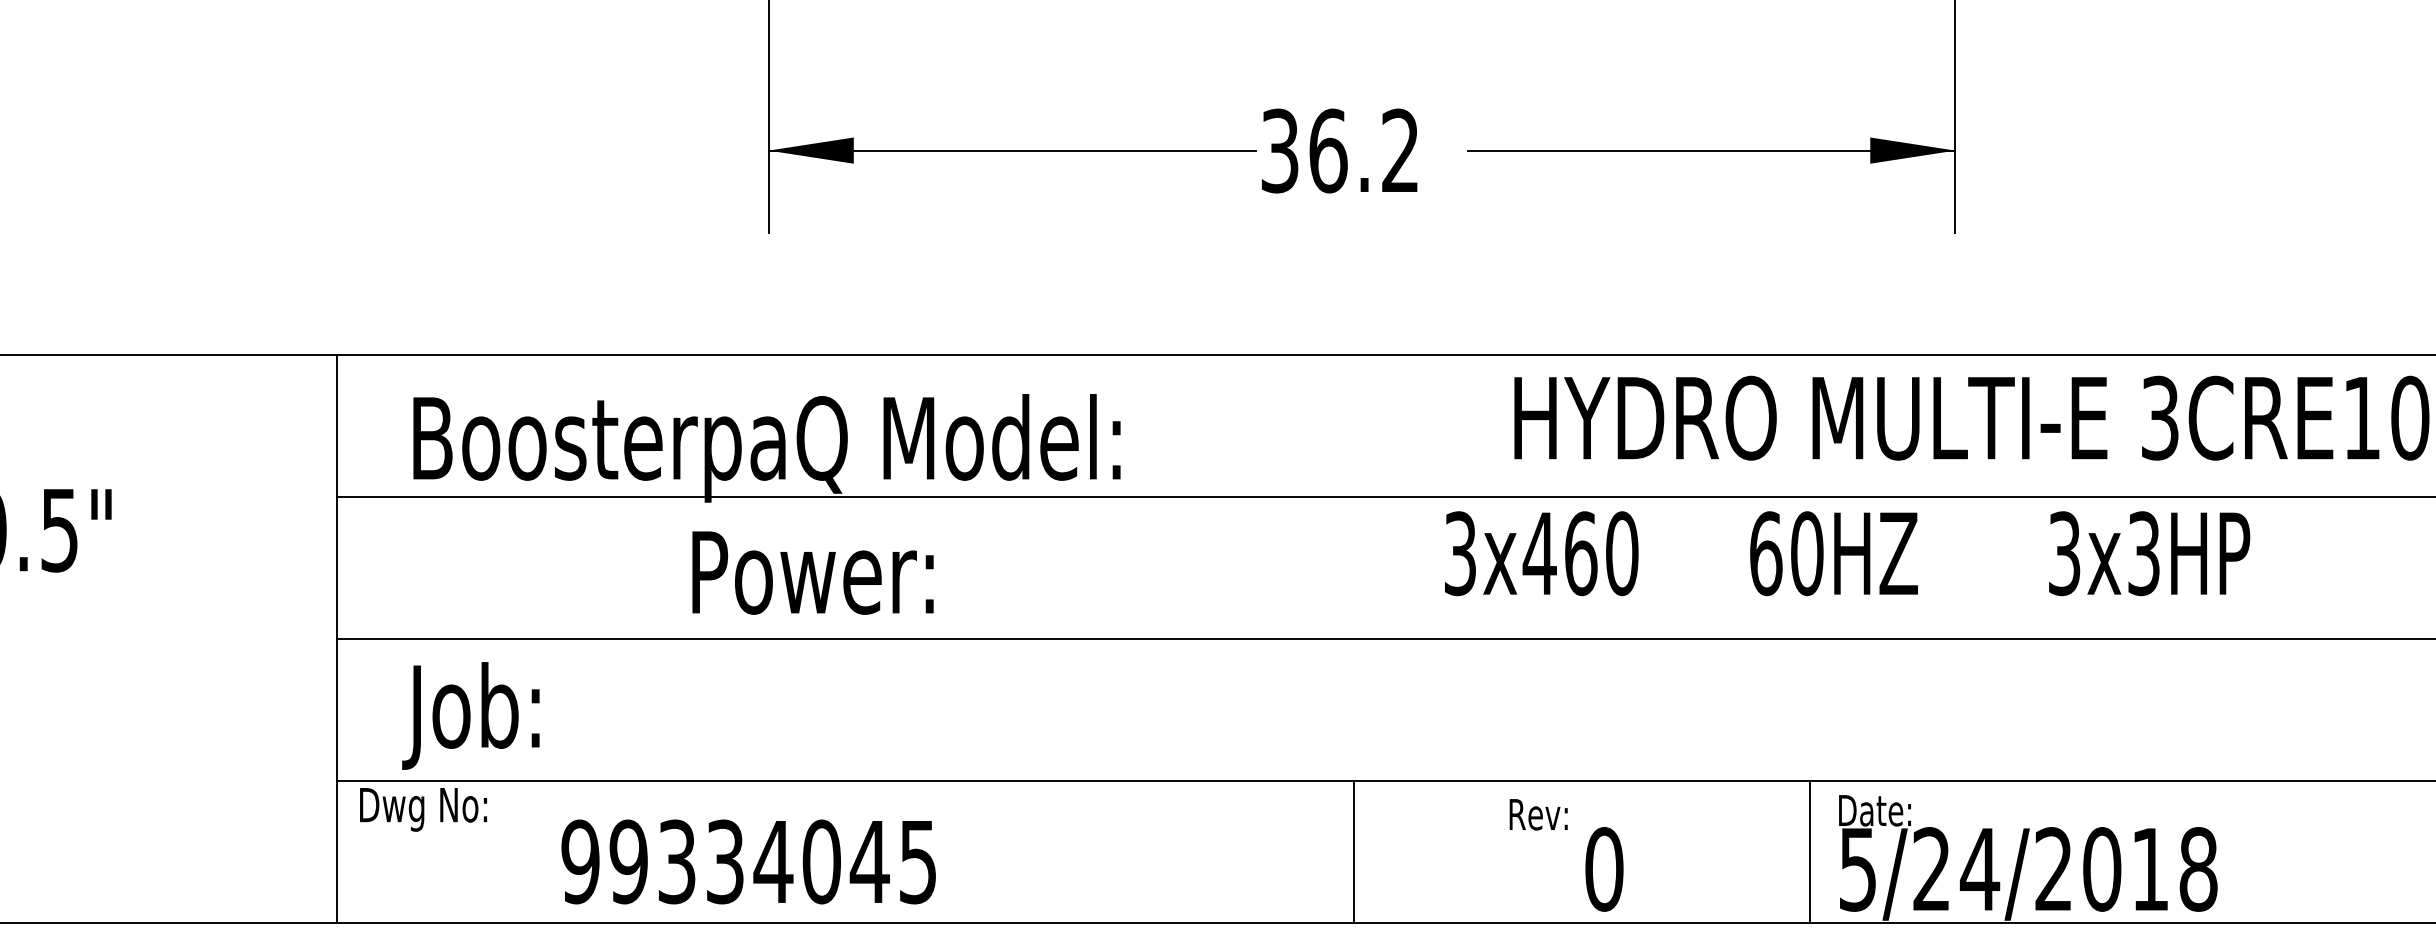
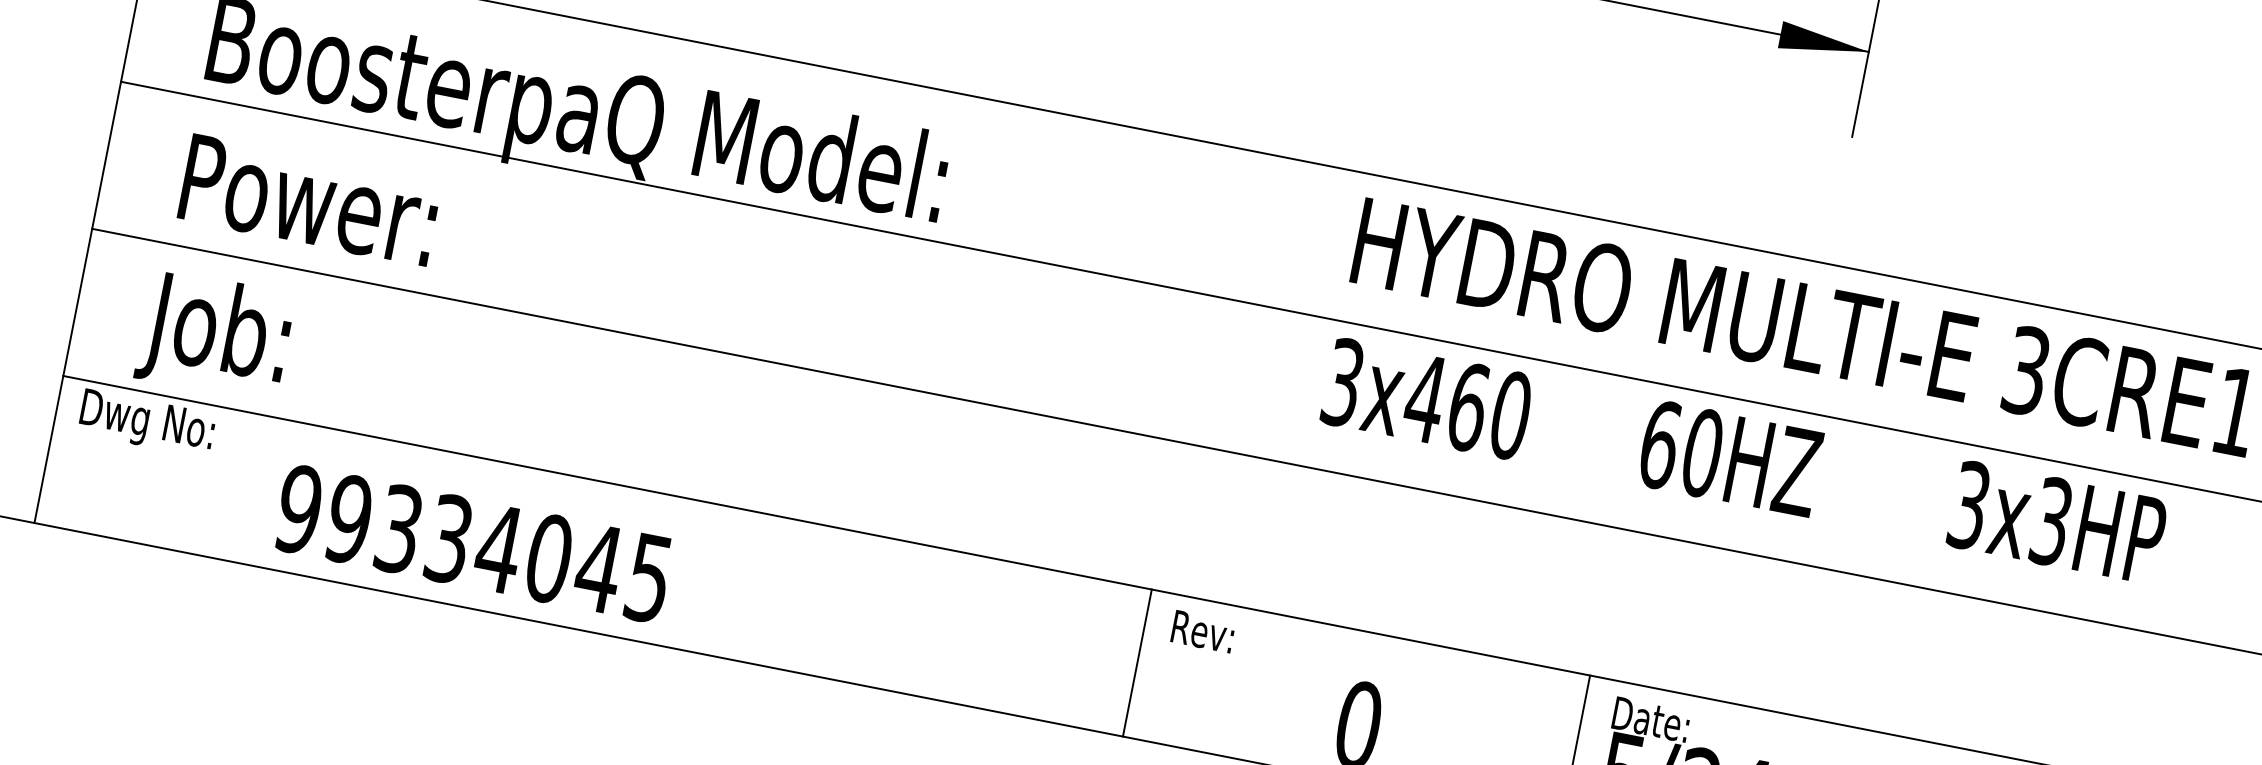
text: (1847, 553) -> (1744, 461), moved
text: (812, 572) -> (309, 200), moved
text: (1538, 814) -> (1202, 631), moved
line: (1354, 851) -> (1137, 662), moved

